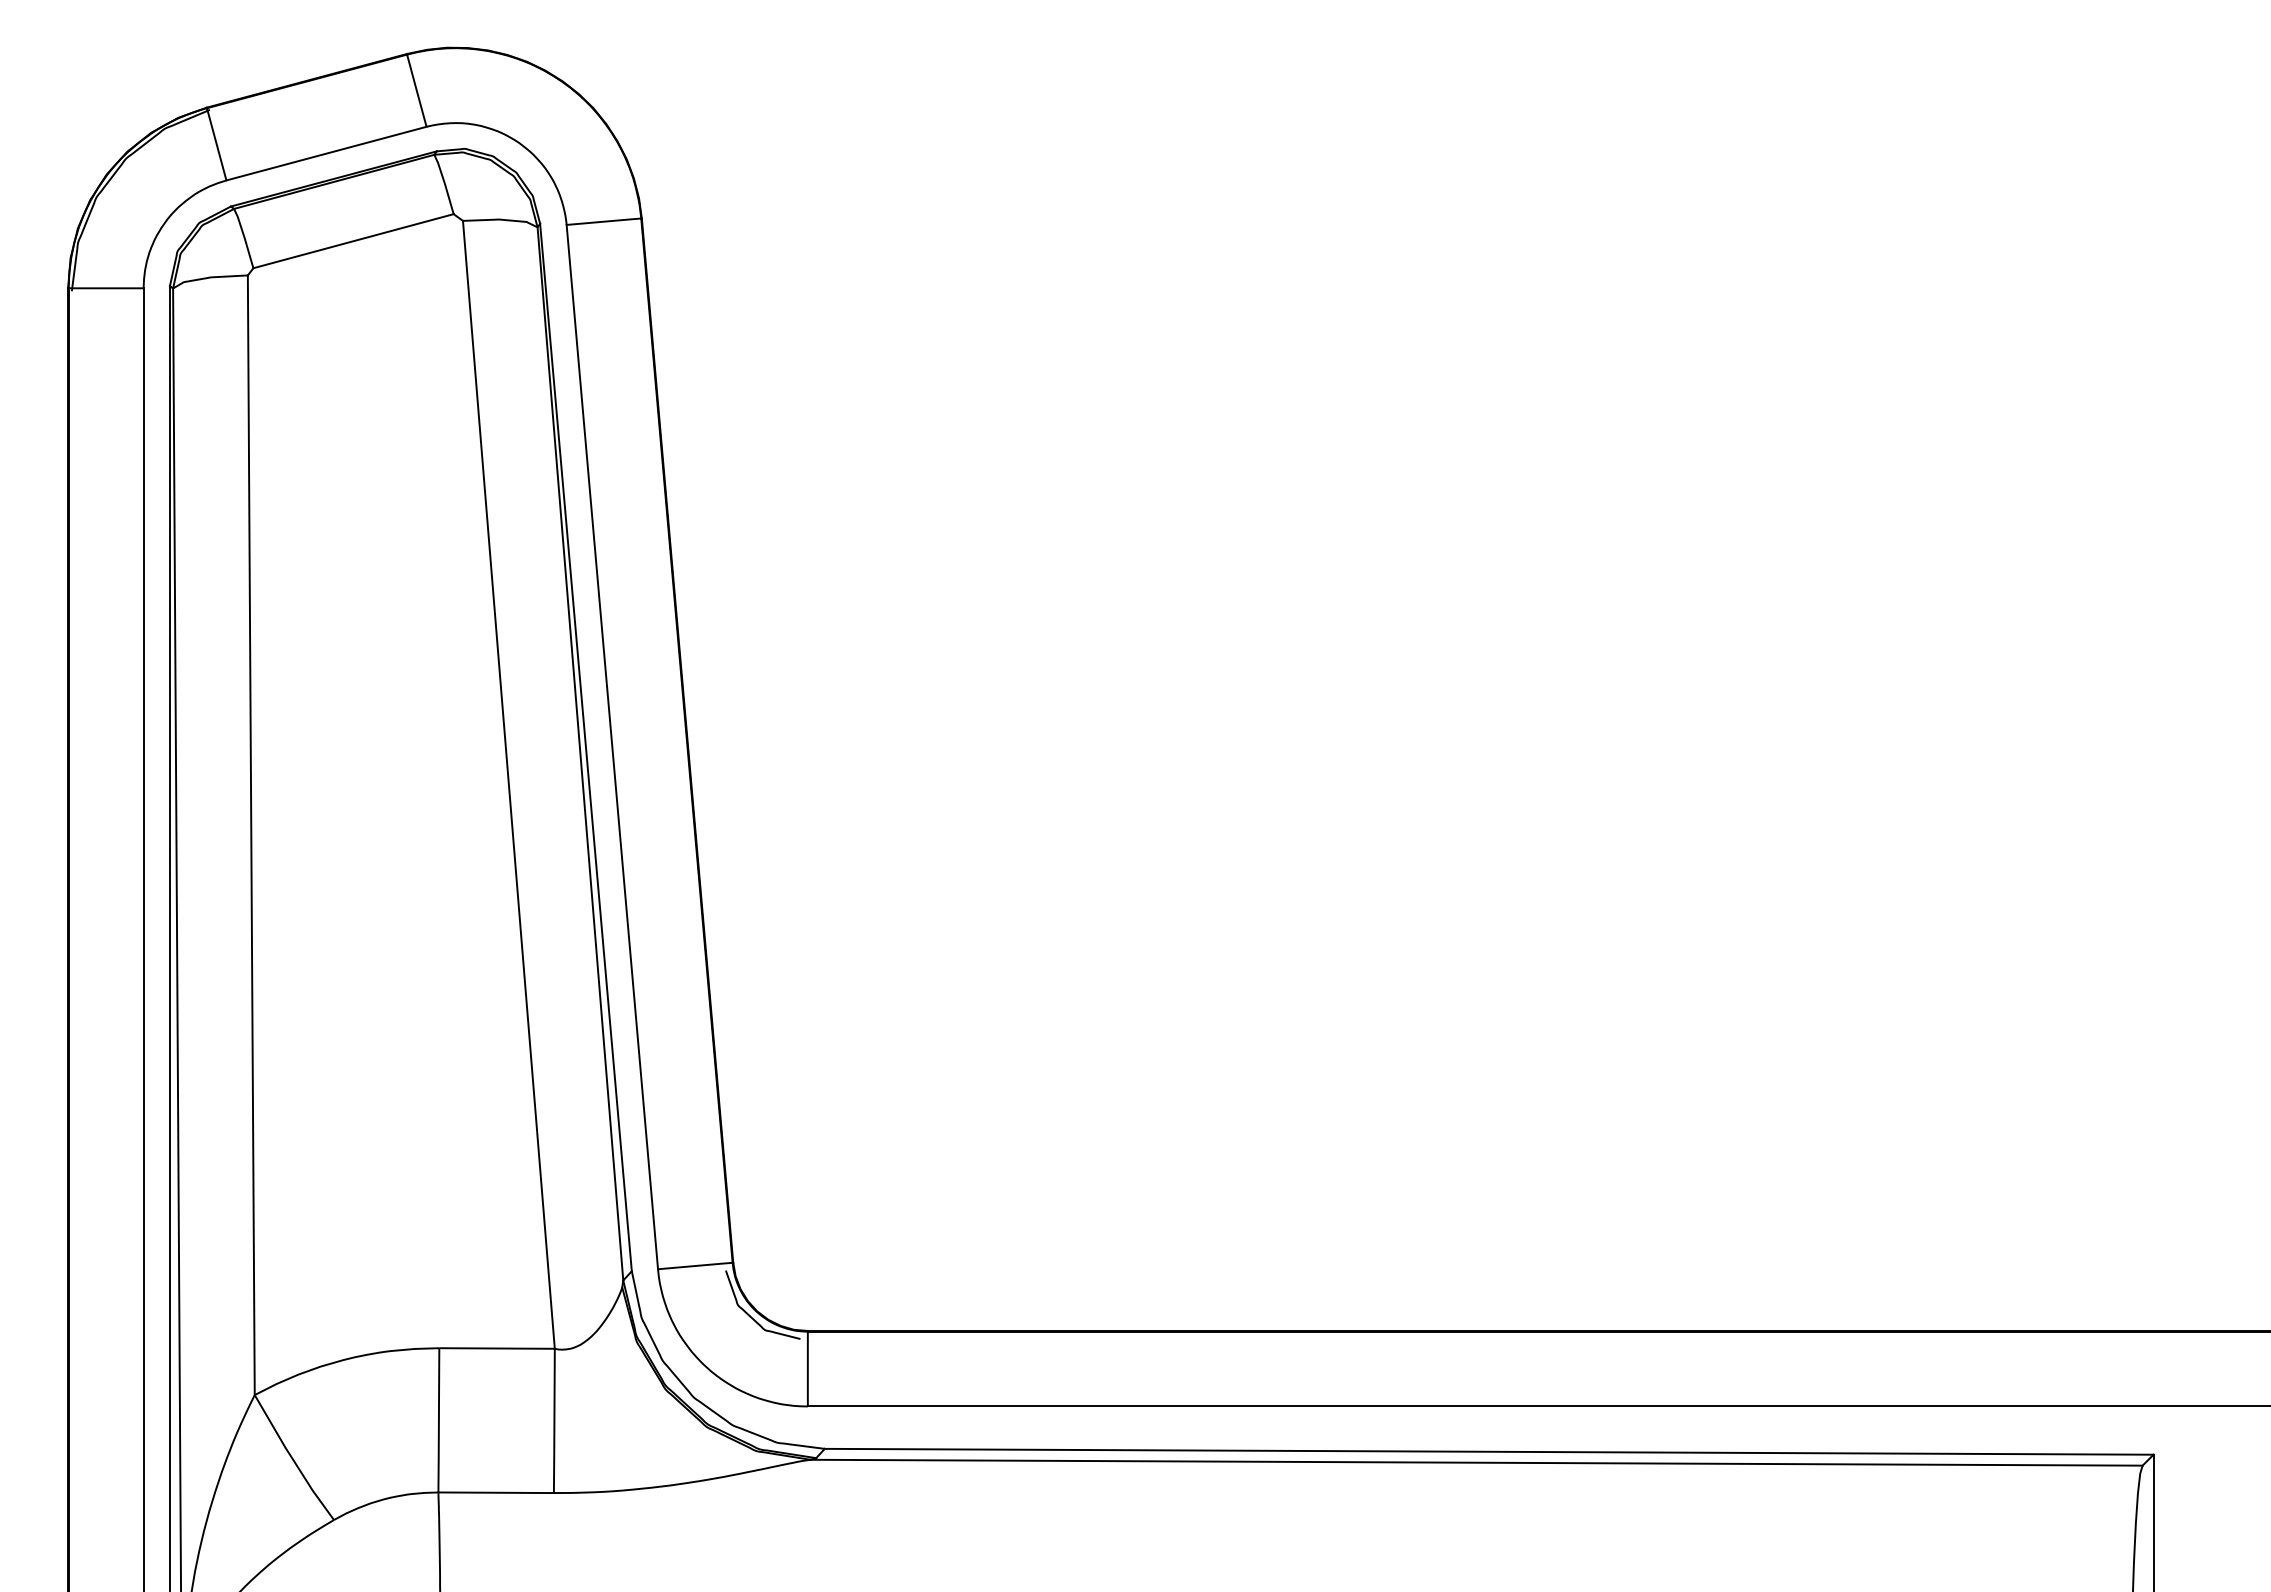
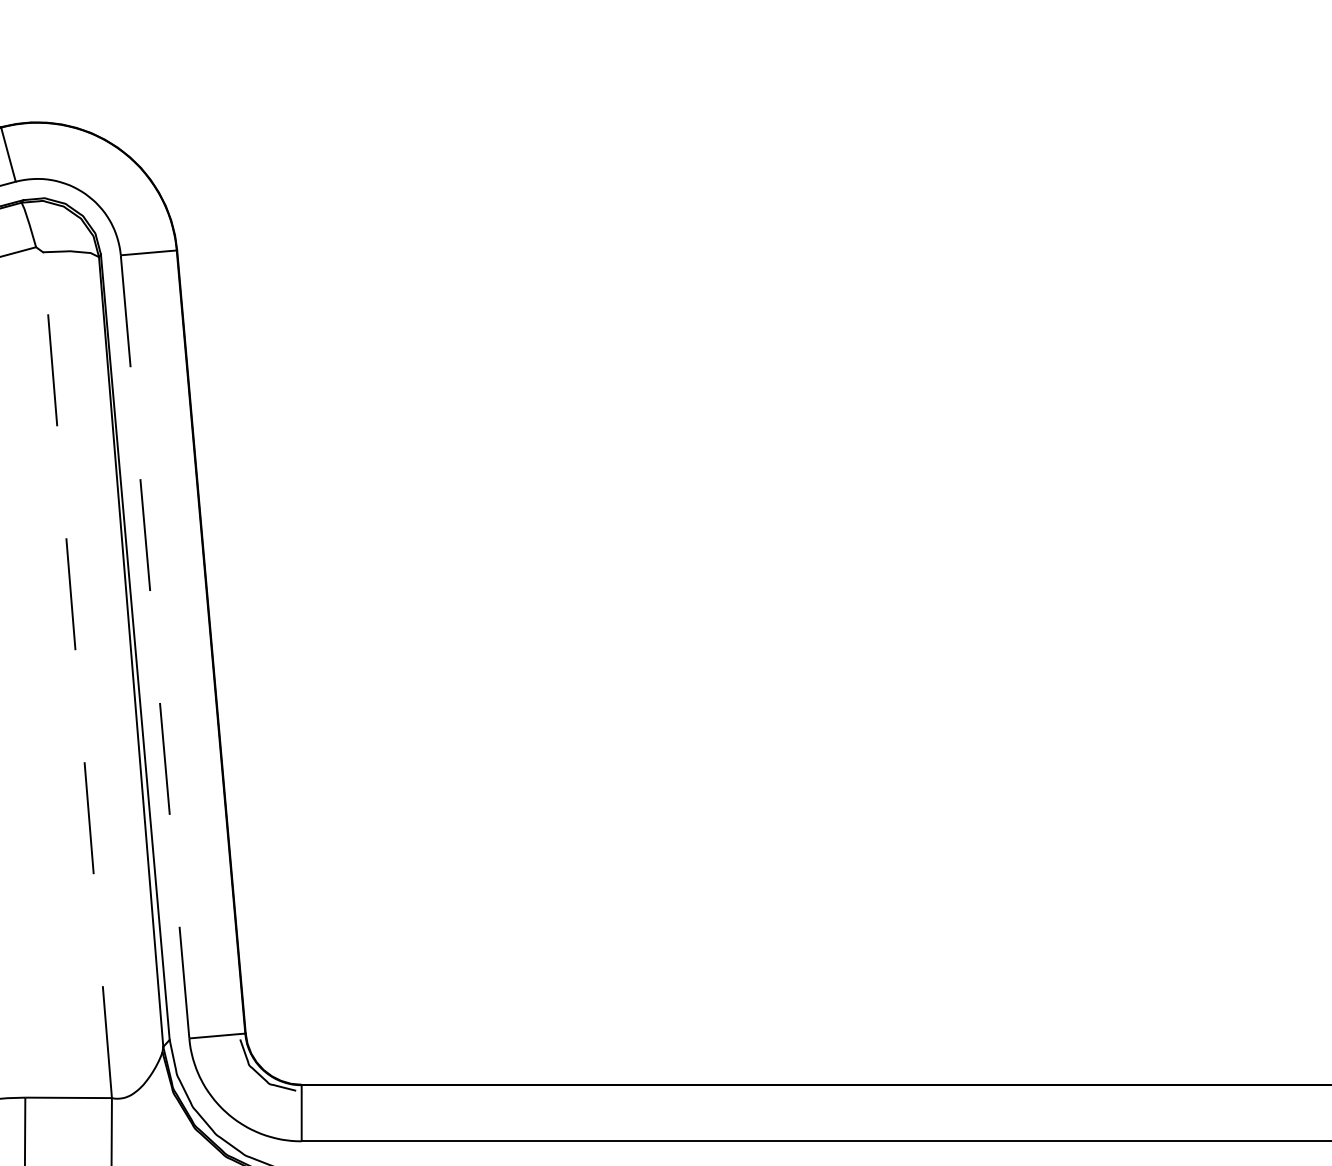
line: (612, 747) -> (155, 647), solid -> dashed
line: (508, 784) -> (77, 674), solid -> dashed

